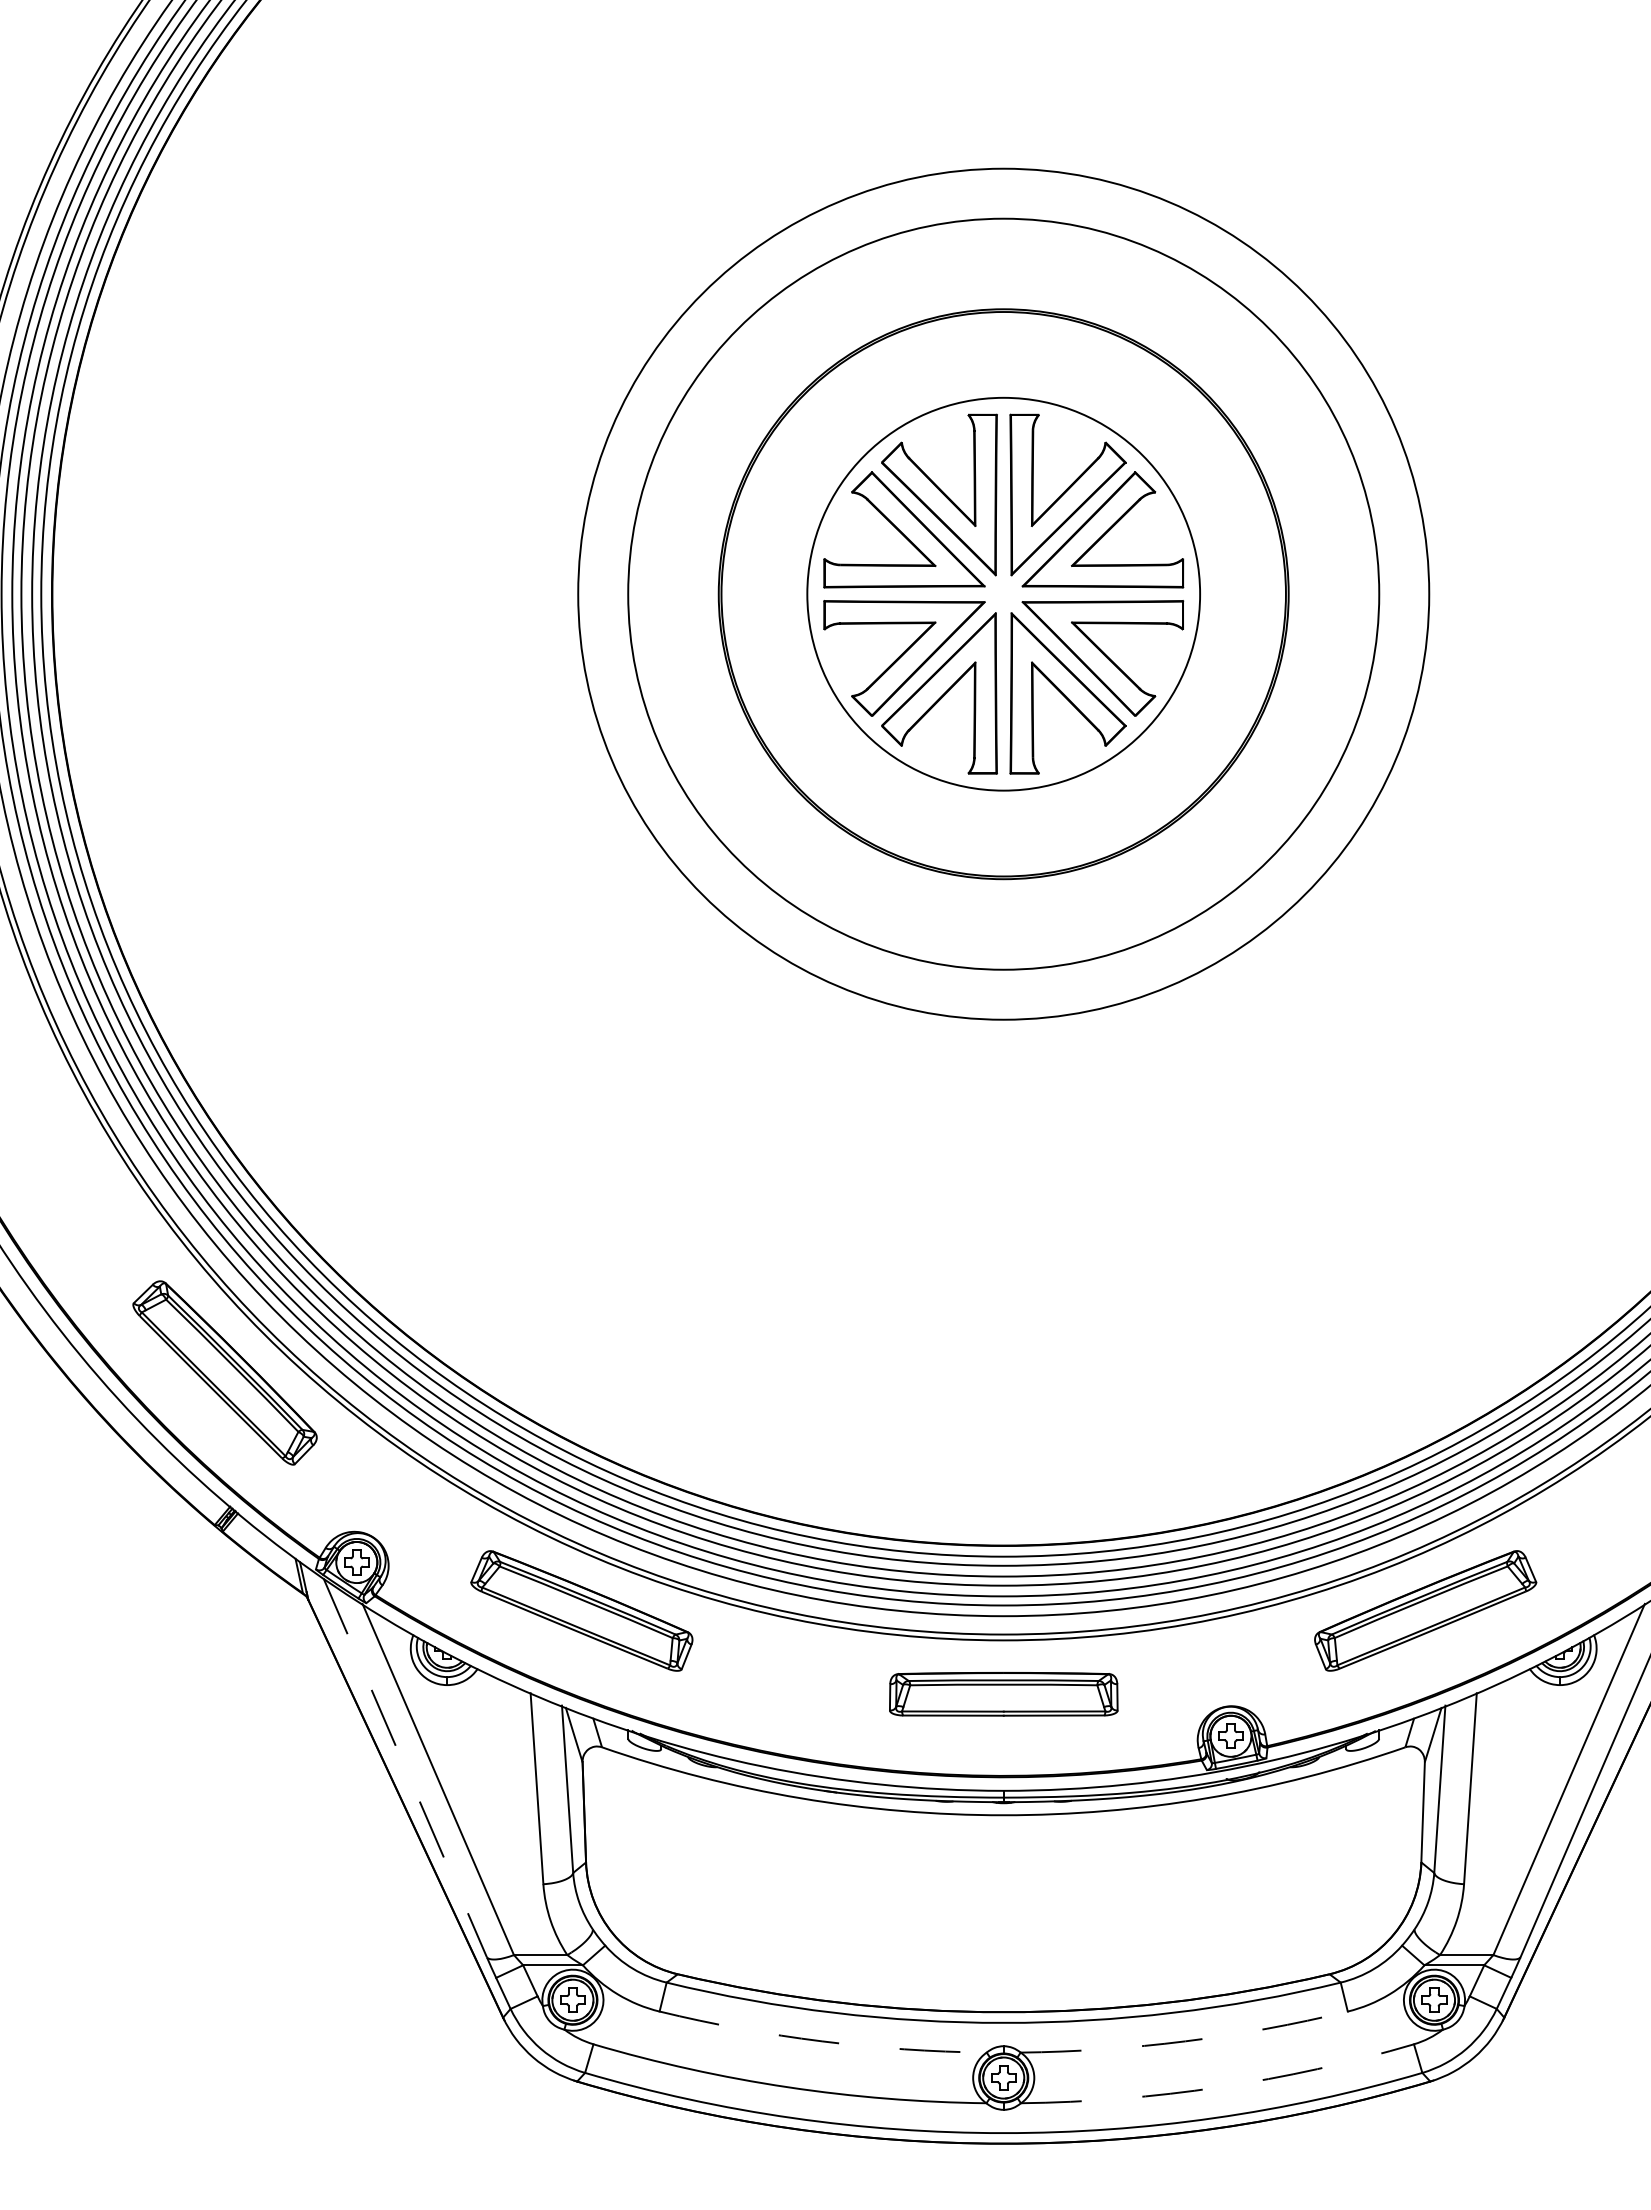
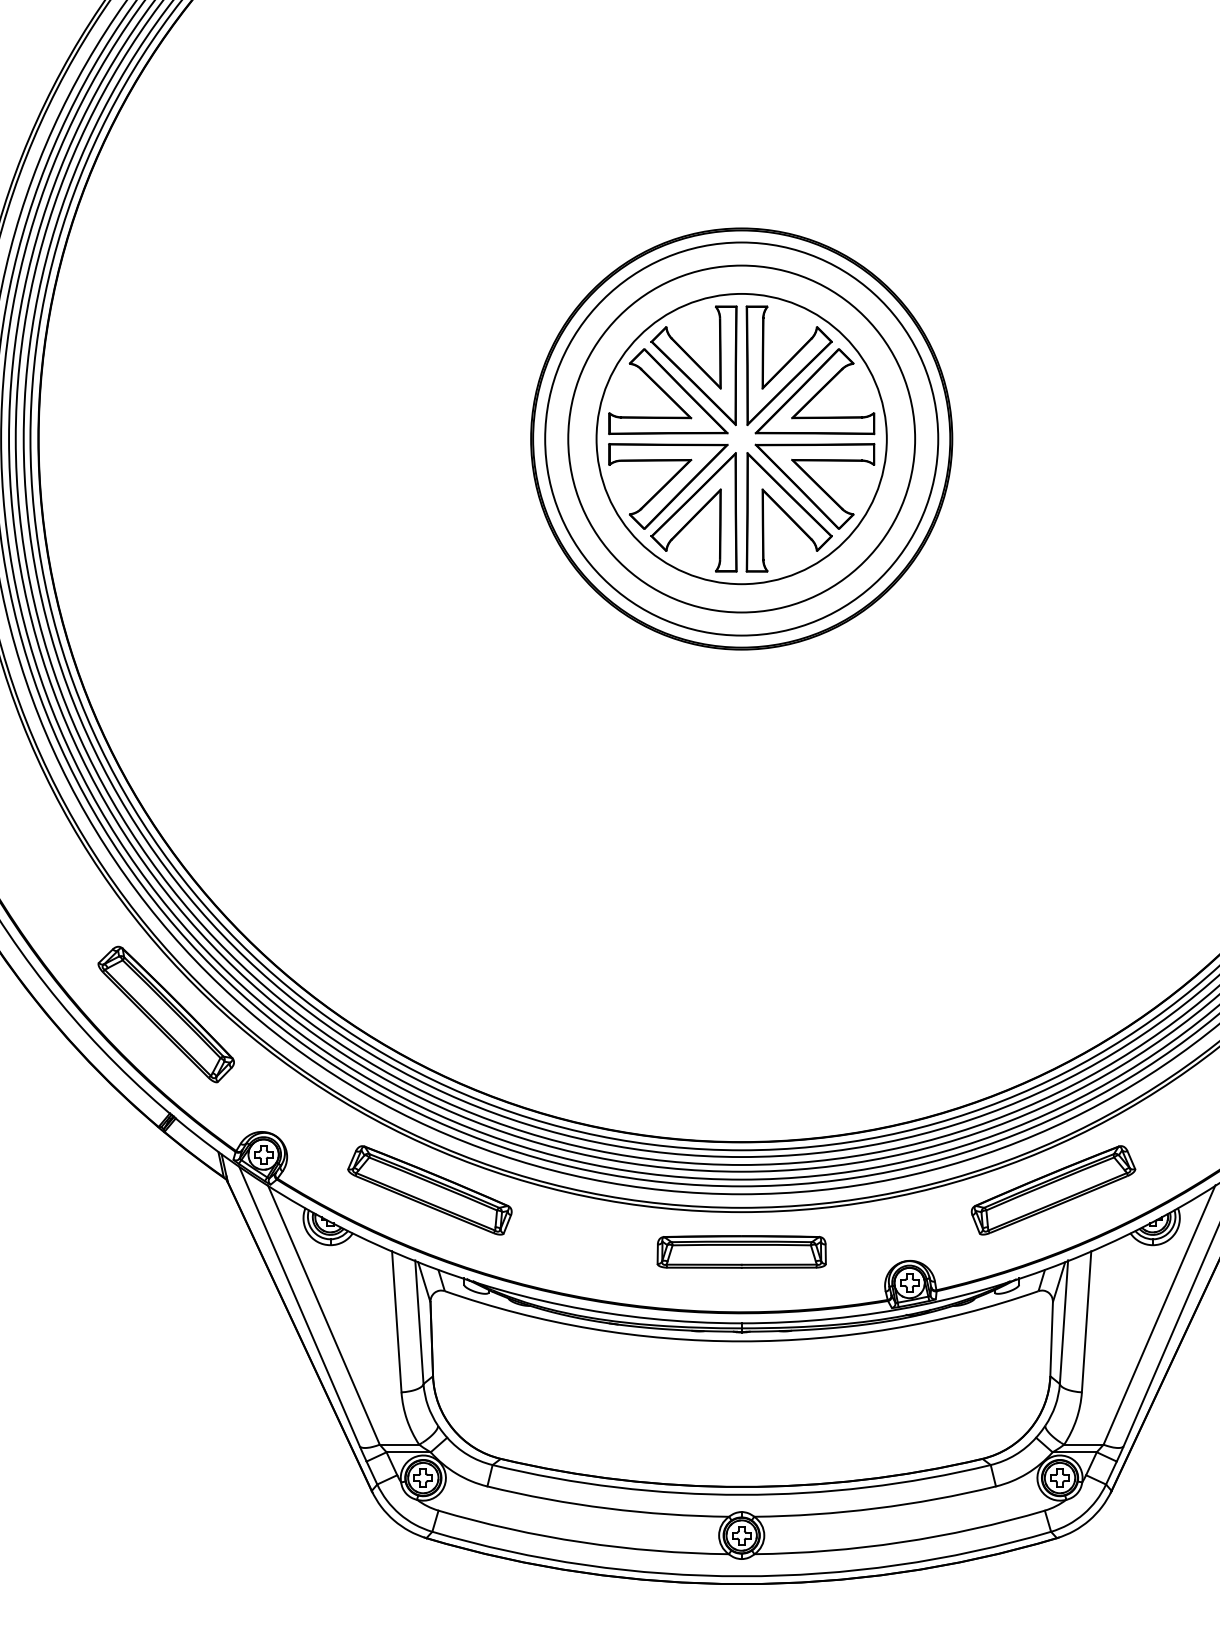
circle: (1003, 593) -> (741, 438), size x0.62
circle: (1003, 594) -> (741, 439), size x0.62
line: (405, 1768) -> (299, 1306), dashed -> solid
arc: (822, 2041) -> (607, 1508), dashed -> solid
arc: (1185, 2041) -> (876, 1508), dashed -> solid
arc: (1219, 2087) -> (901, 1542), dashed -> solid

